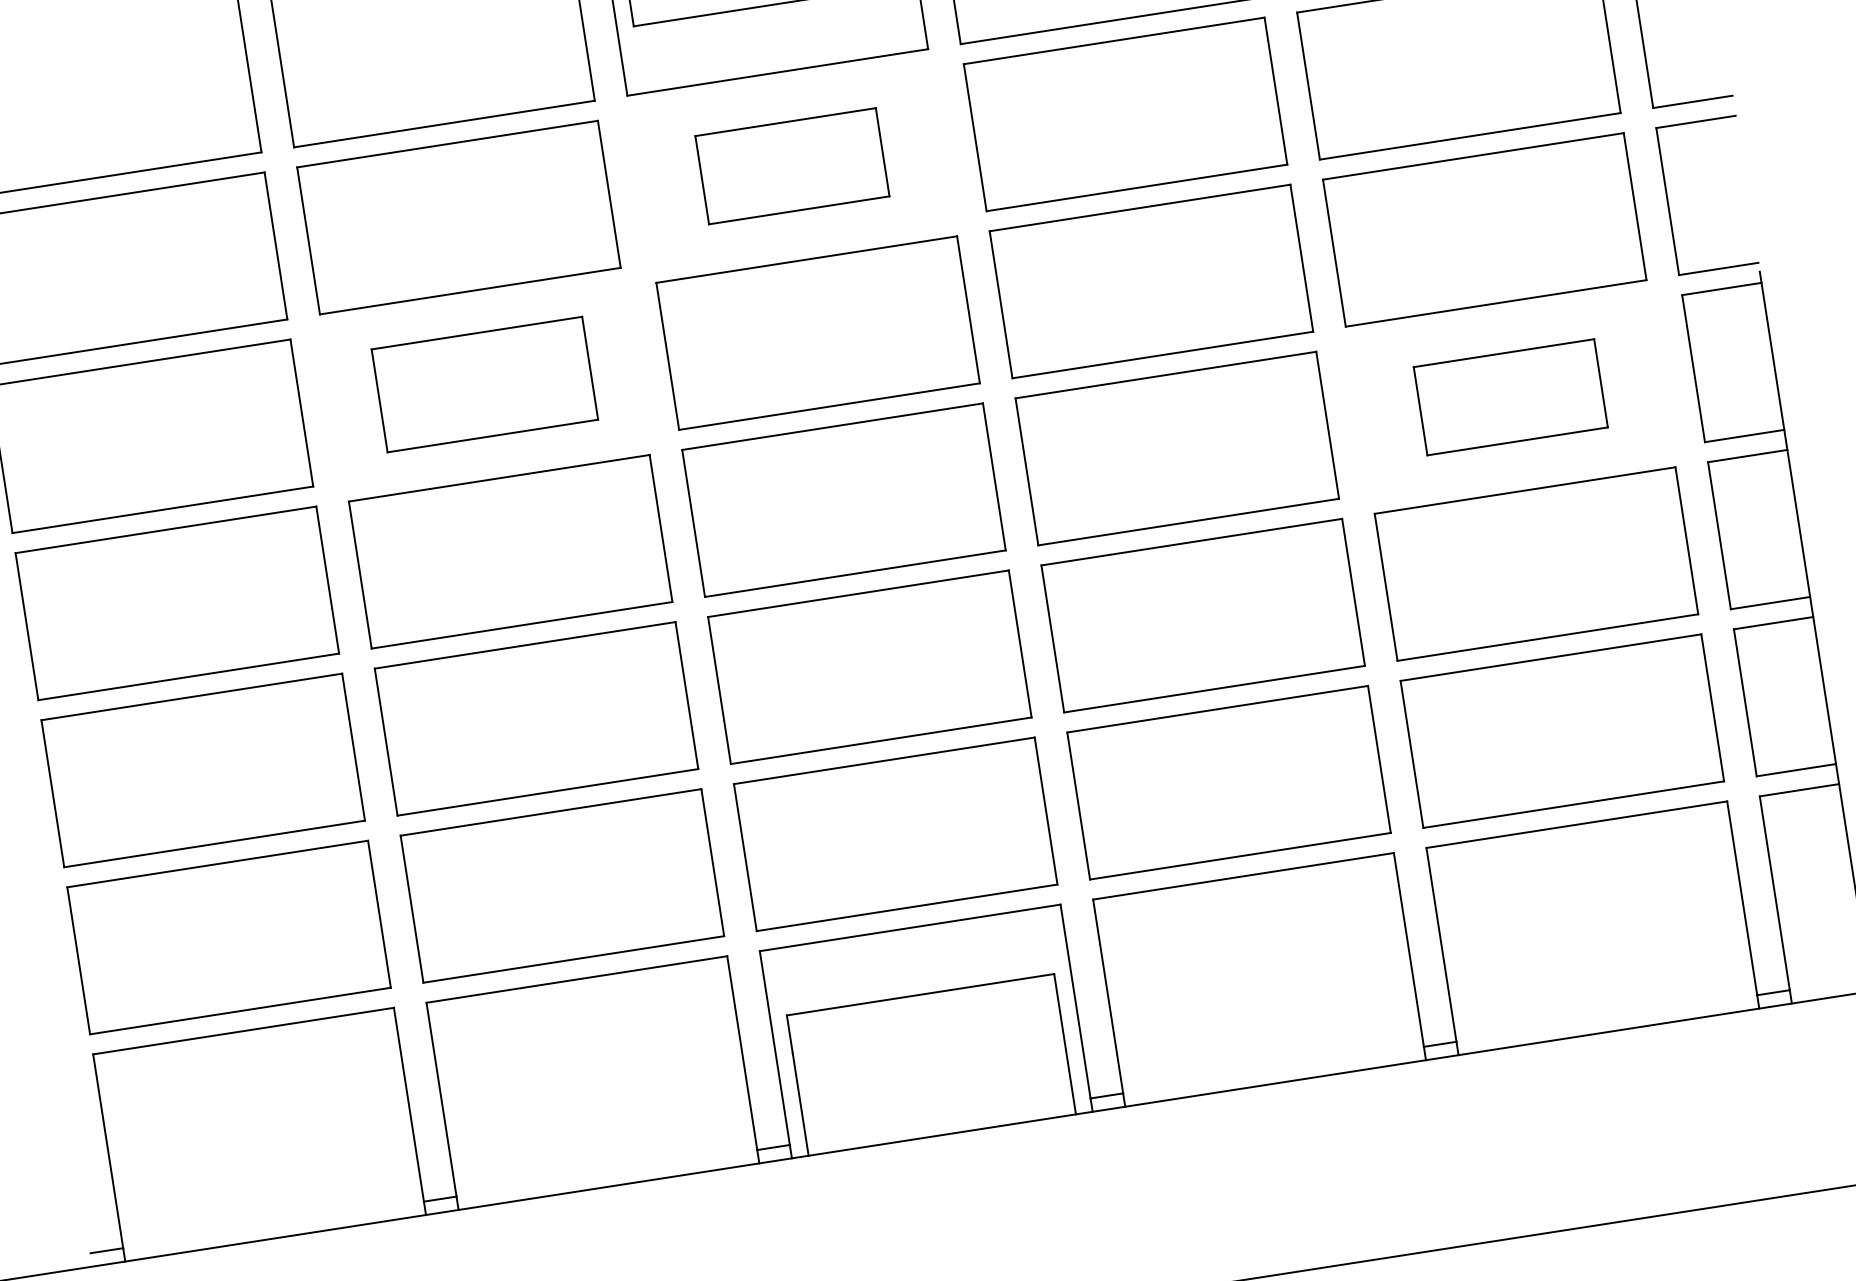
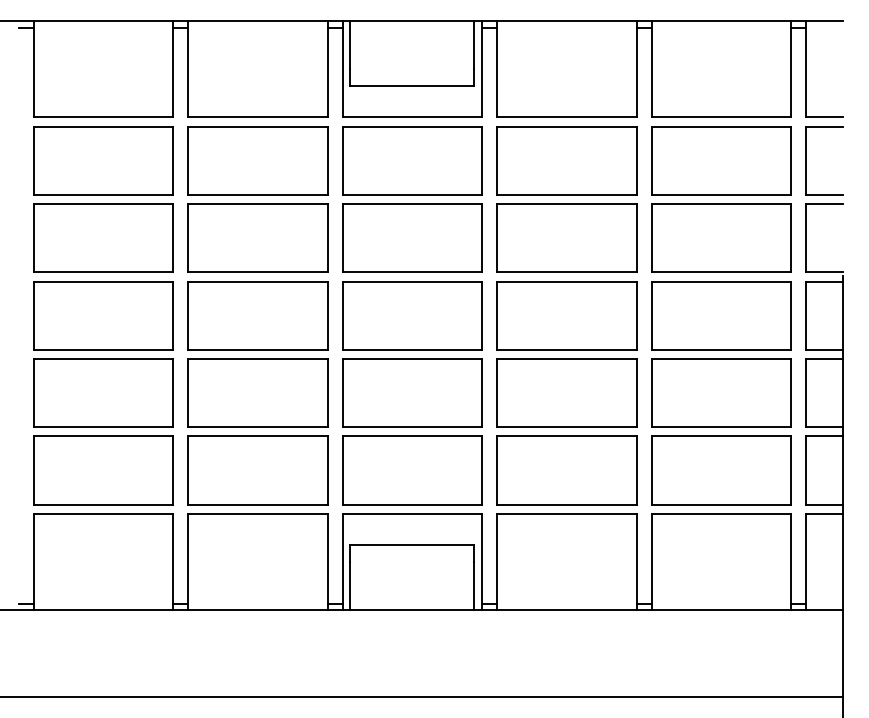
part: (792, 165) -> (412, 160), size x1.67
part: (483, 383) -> (257, 237), size x1.43
part: (1510, 396) -> (721, 315), size x1.67

